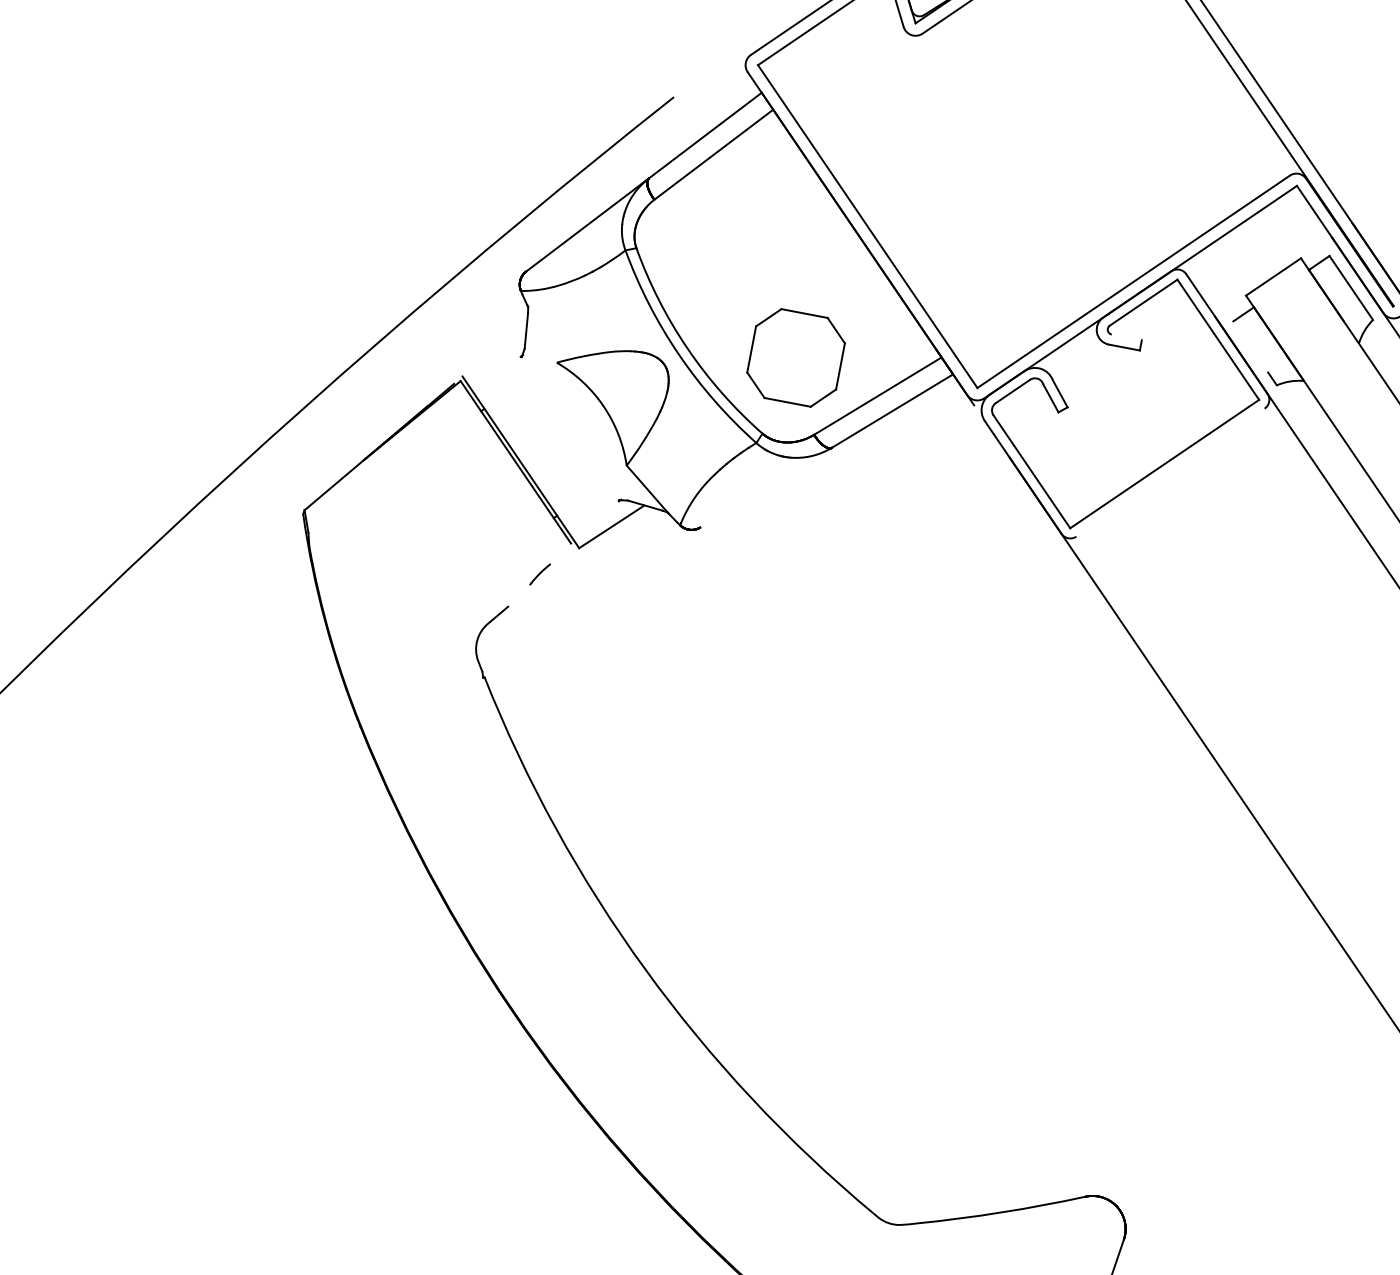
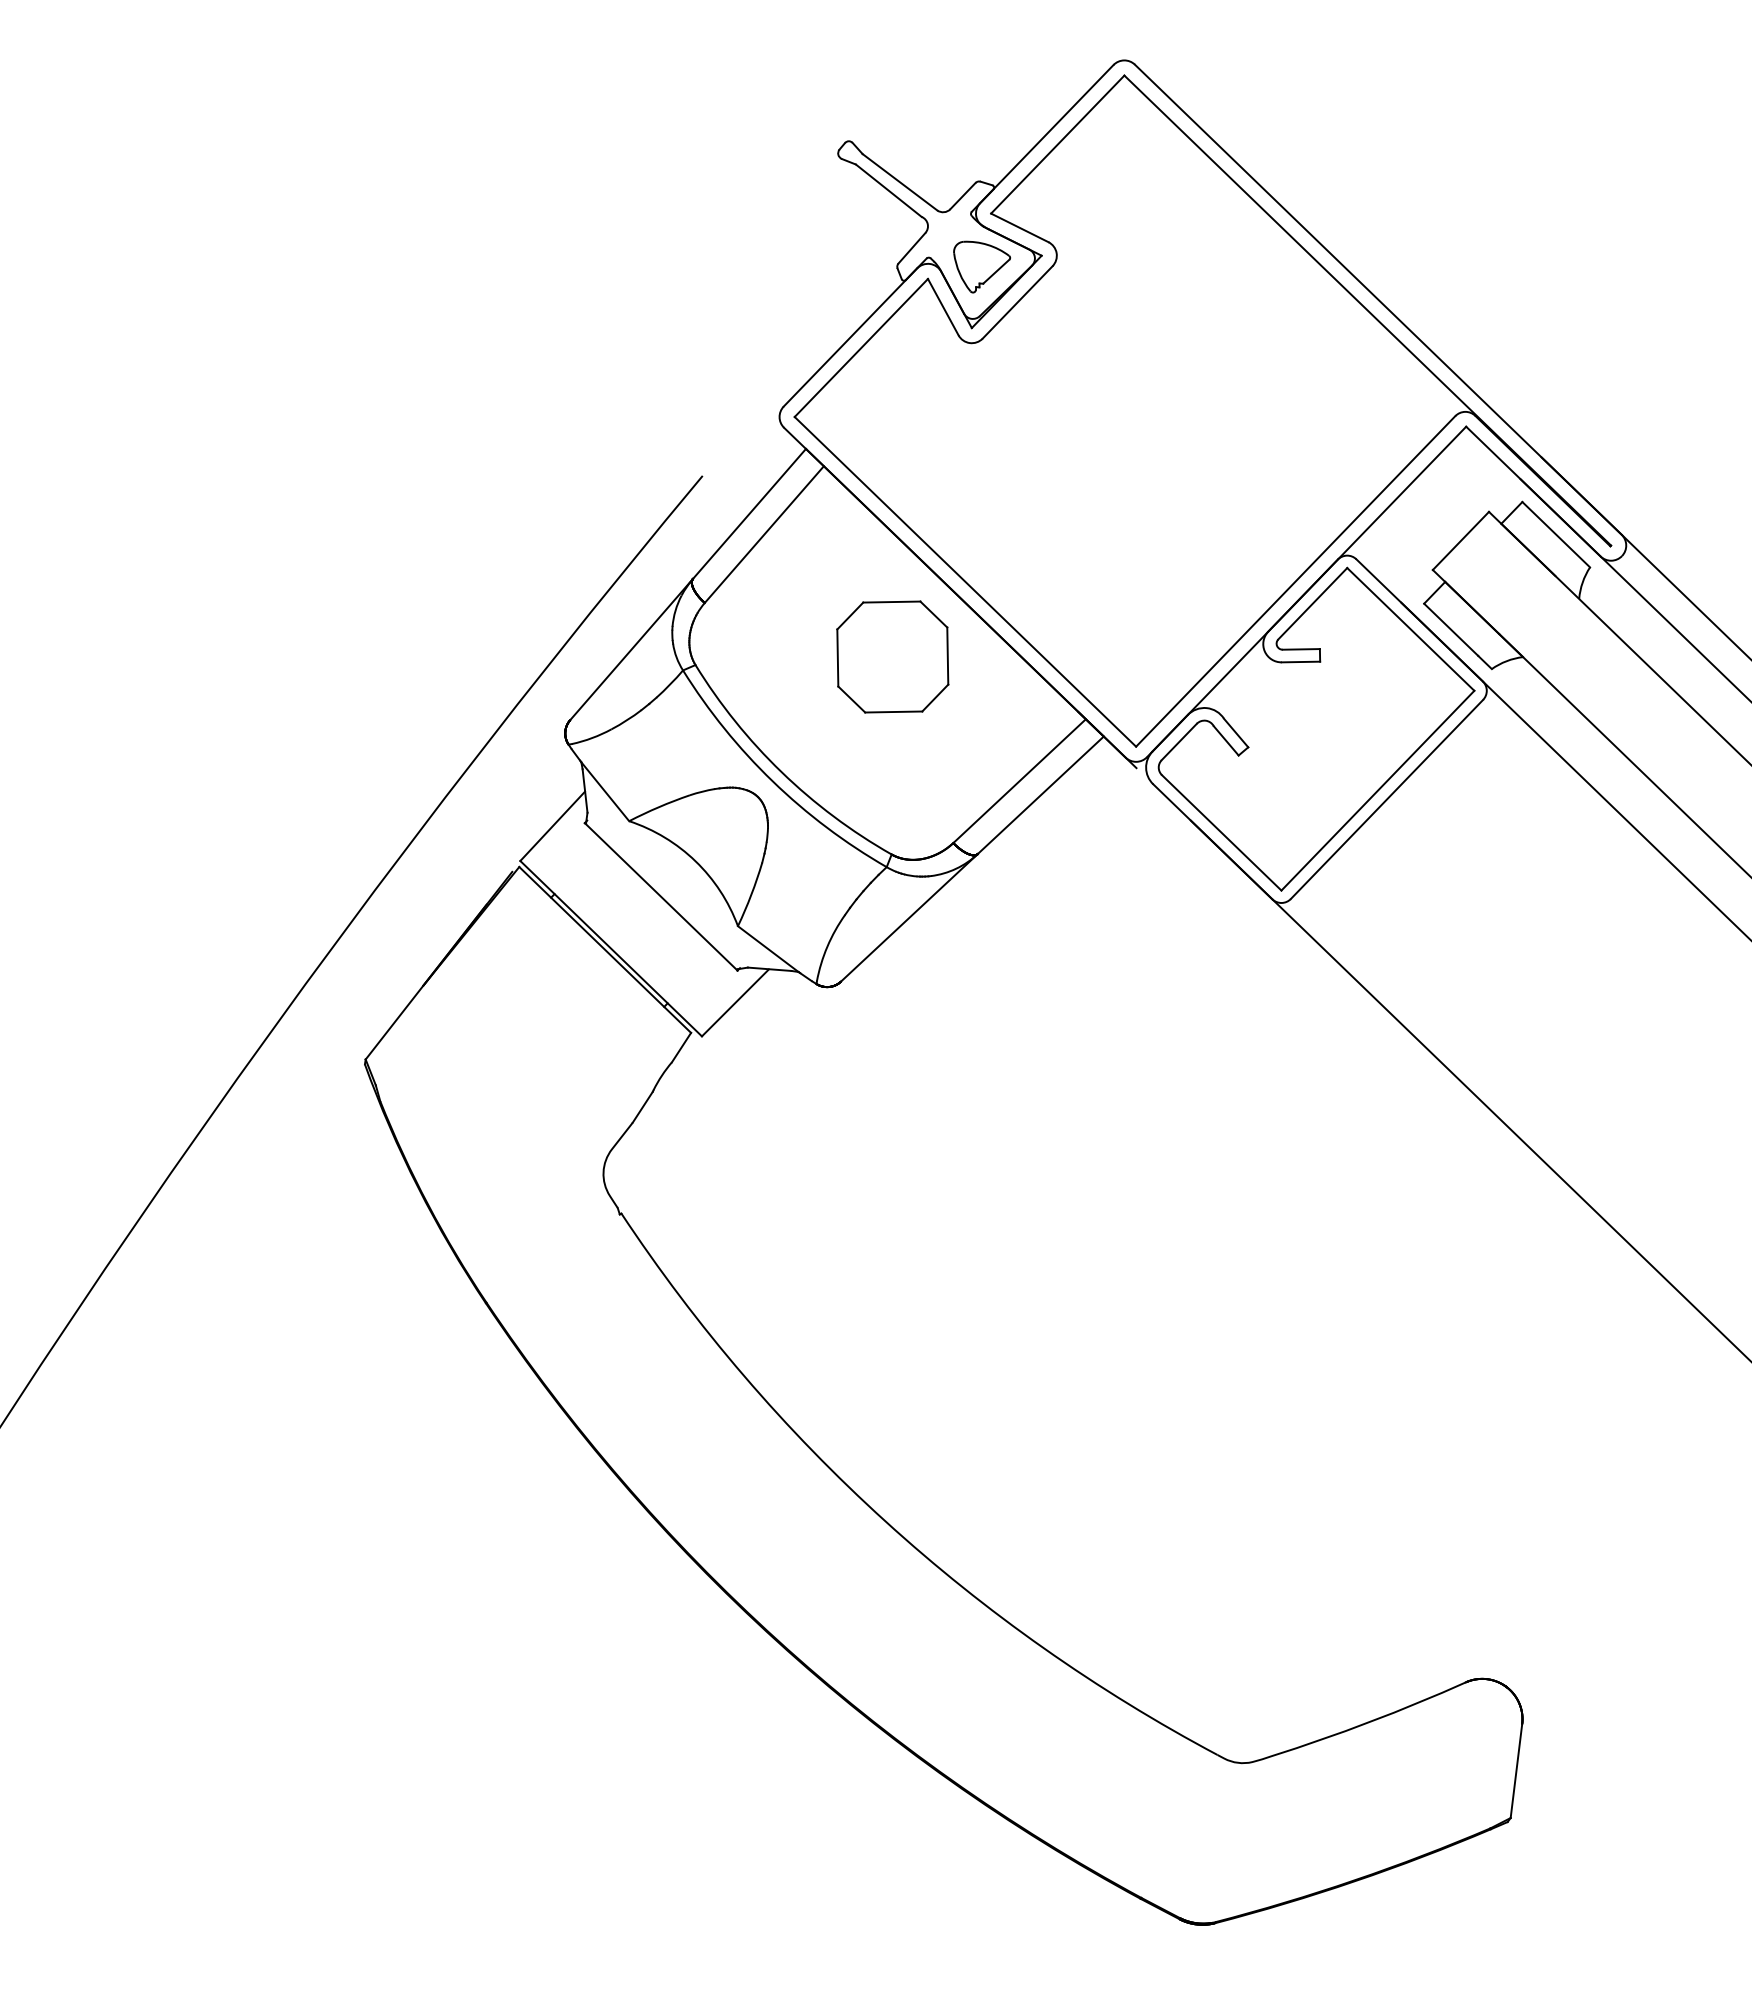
line: (542, 334) -> (605, 791), added
line: (1126, 337) -> (1300, 649), added
line: (1251, 346) -> (1451, 629), added
line: (494, 354) -> (552, 826), added
part: (795, 357) -> (892, 656), moved
line: (569, 428) -> (660, 896), added
line: (1170, 471) -> (1386, 798), added
line: (765, 487) -> (908, 917), added
line: (560, 553) -> (681, 1047), added
line: (519, 594) -> (642, 1106), added

